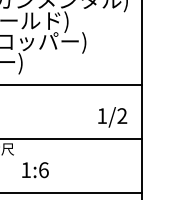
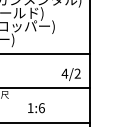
text: (101, 115) -> (64, 73), 1/2 -> 4/2
text: (35, 170) -> (36, 108), moved

